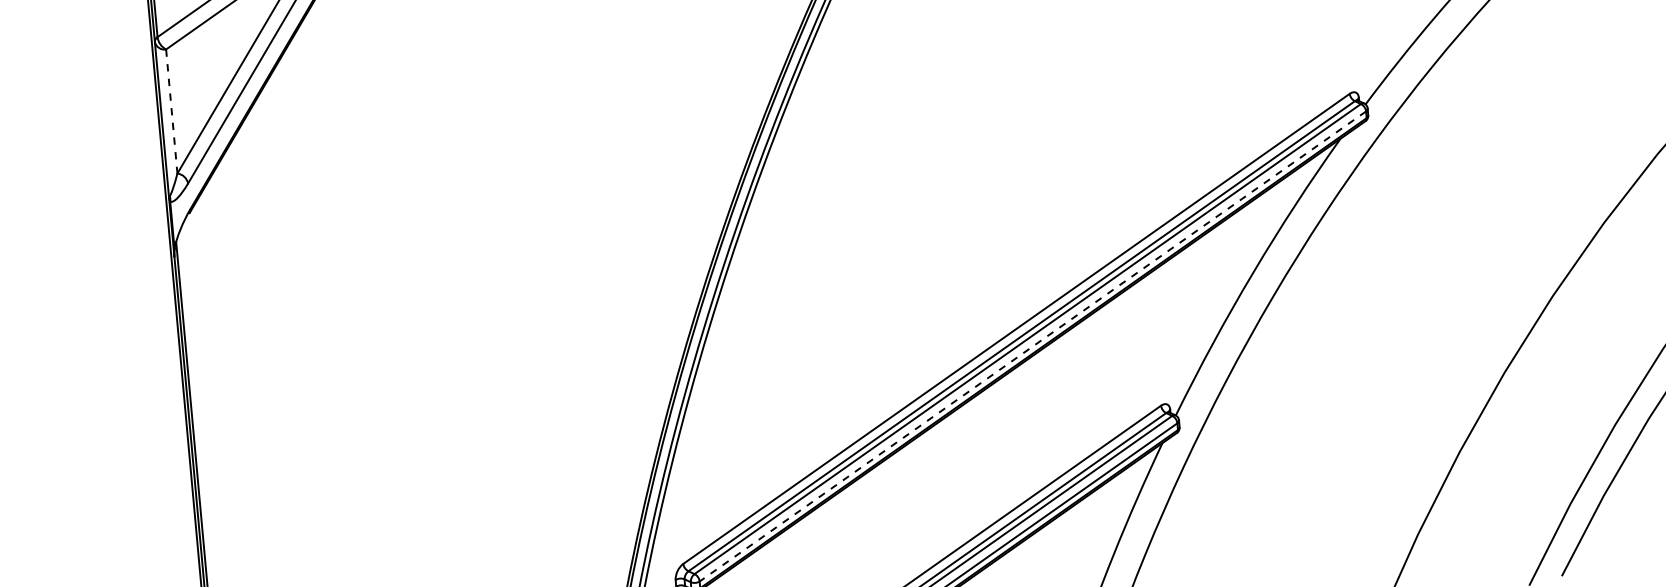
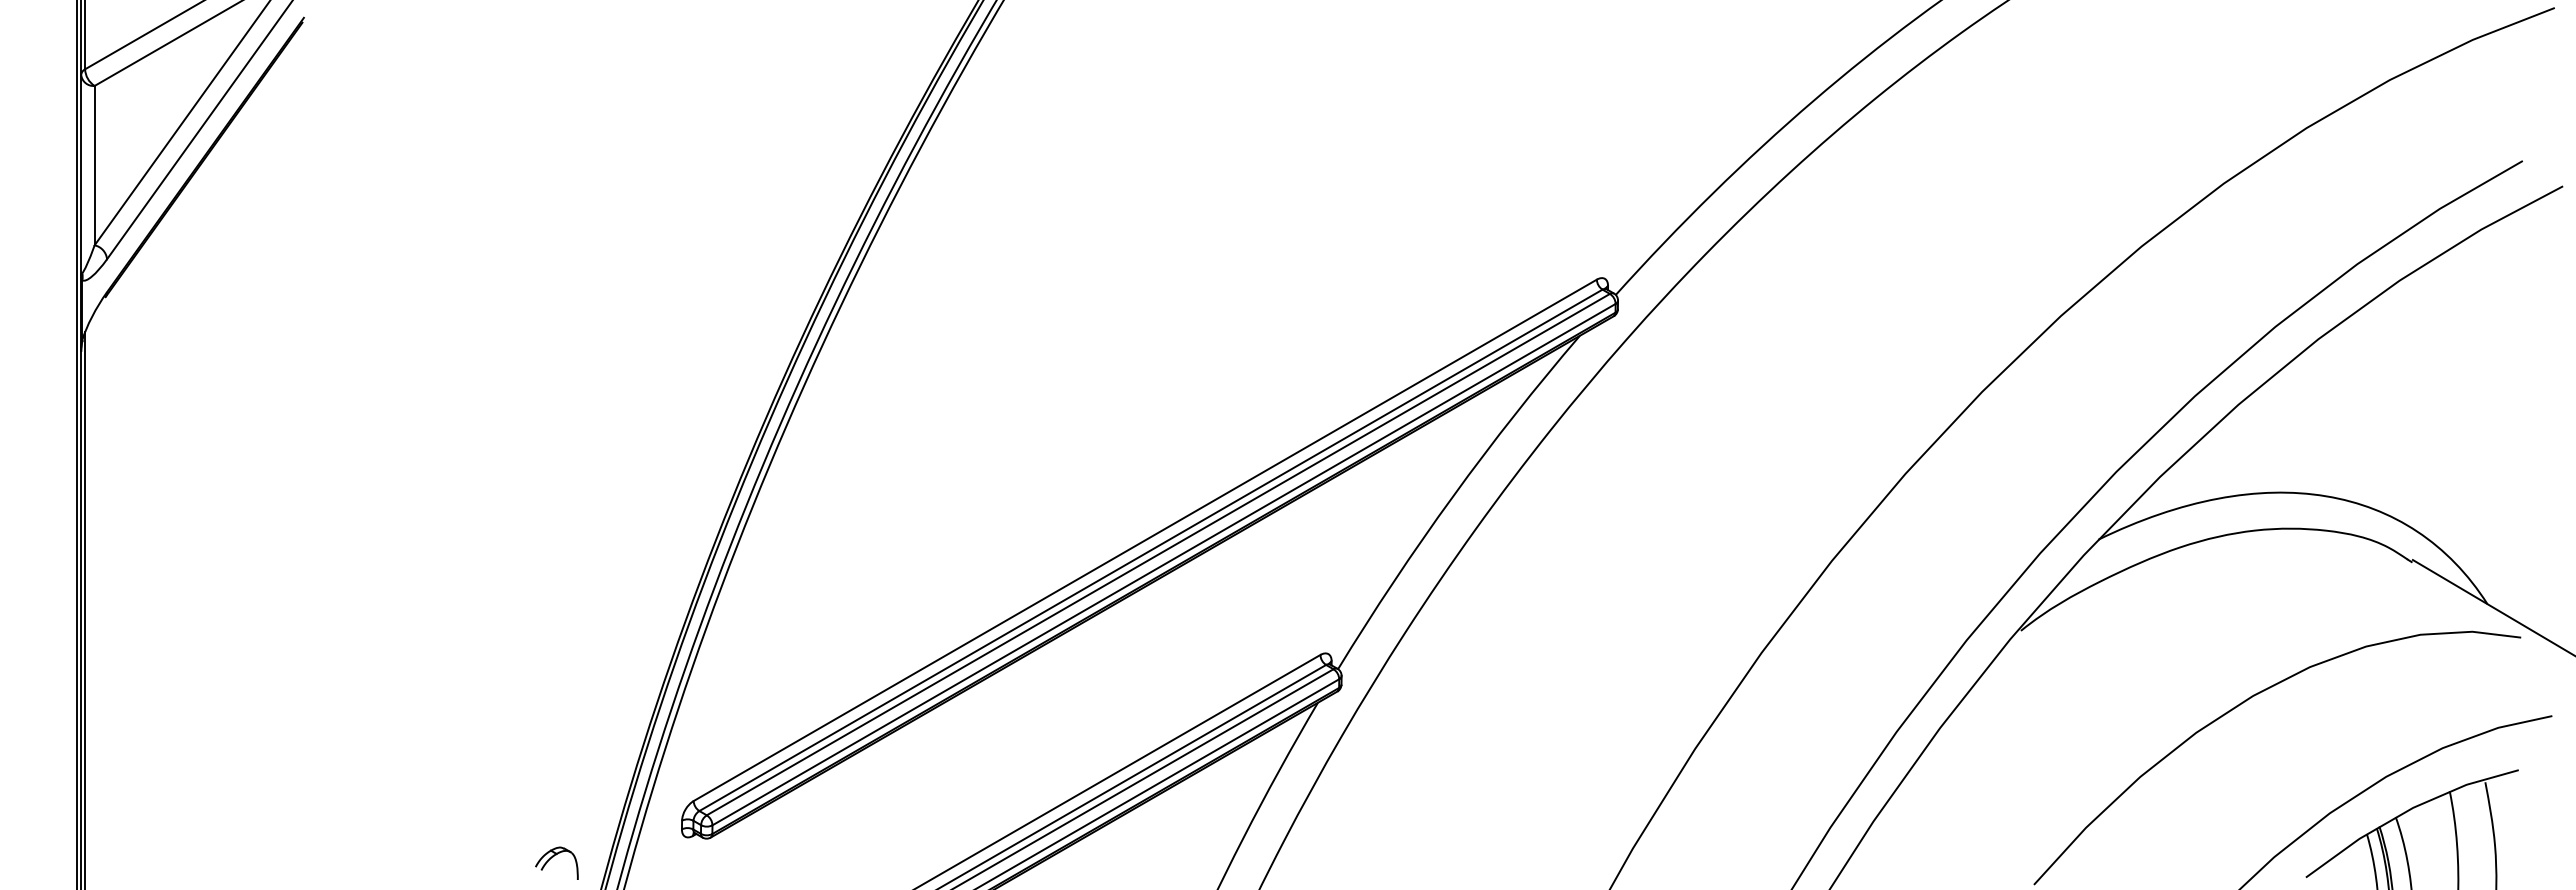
line: (171, 111) -> (94, 165), dashed -> solid
line: (1032, 346) -> (1163, 564), dashed -> solid

